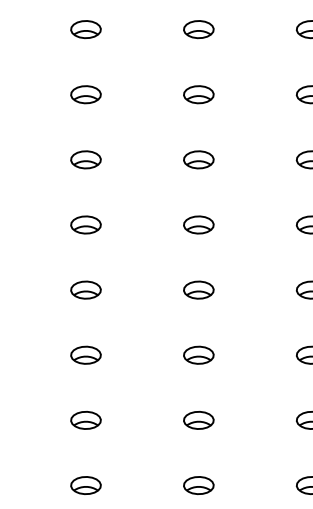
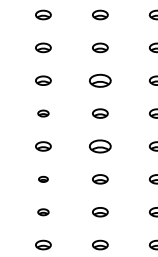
part: (199, 159) -> (100, 80), size x1.4
part: (86, 224) -> (43, 113), size x0.7
part: (199, 290) -> (100, 146), size x1.4
part: (86, 355) -> (43, 179), size x0.6
part: (86, 420) -> (43, 212), size x0.7

